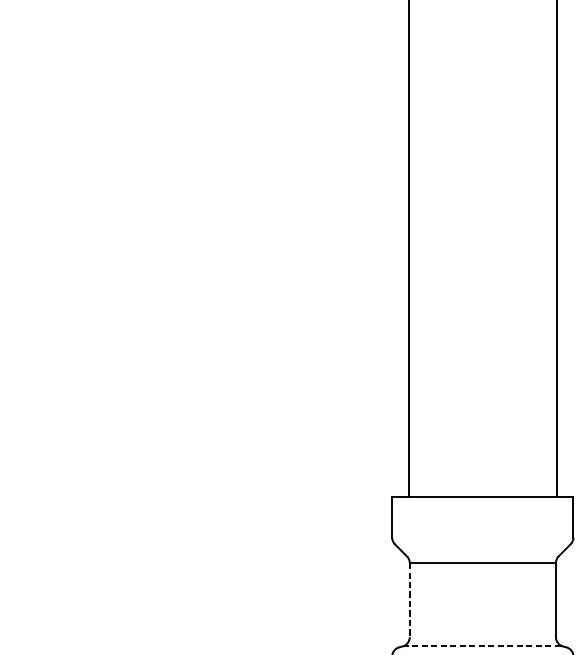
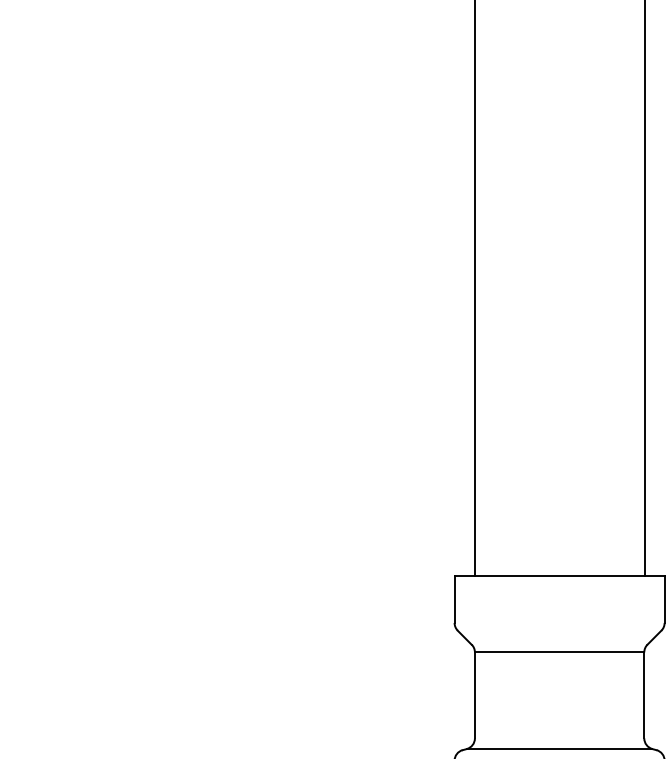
line: (409, 600) -> (474, 695), dashed -> solid
line: (482, 646) -> (559, 749), dashed -> solid

